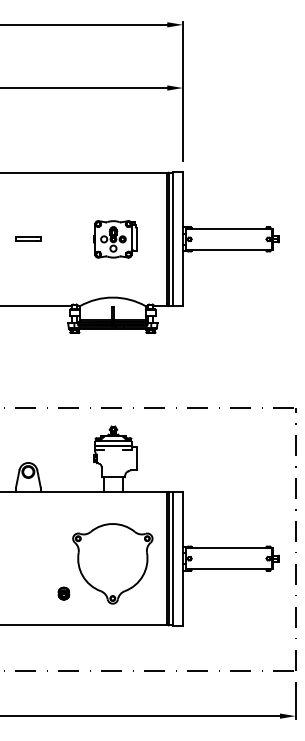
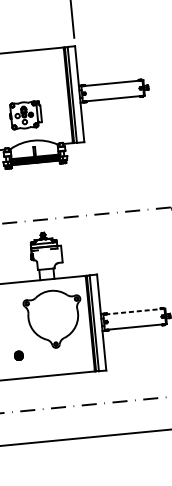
part: (115, 239) -> (25, 115), moved
line: (229, 547) -> (134, 311), solid -> dashed
part: (112, 563) -> (53, 319), moved

